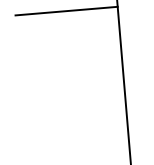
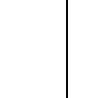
line: (66, 10) -> (38, 11), removed

